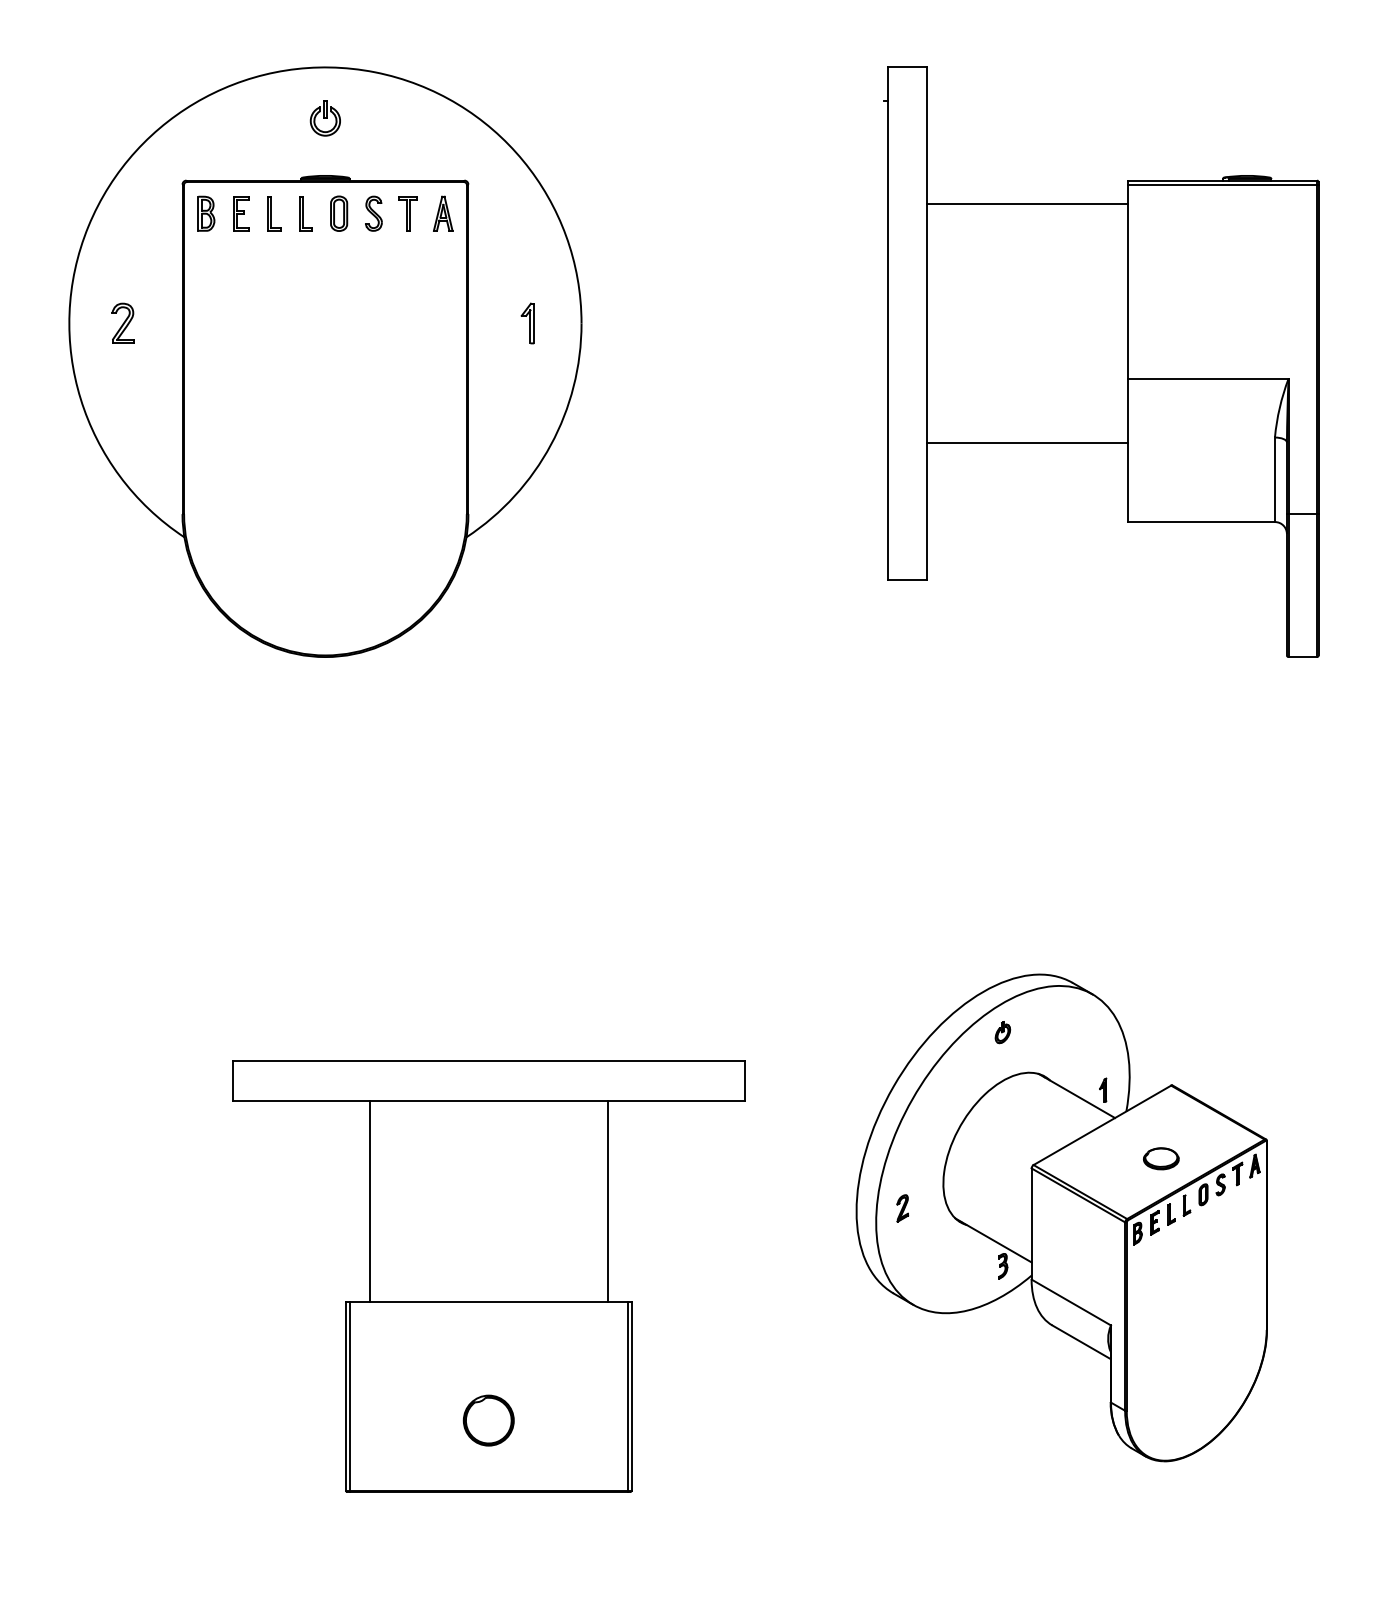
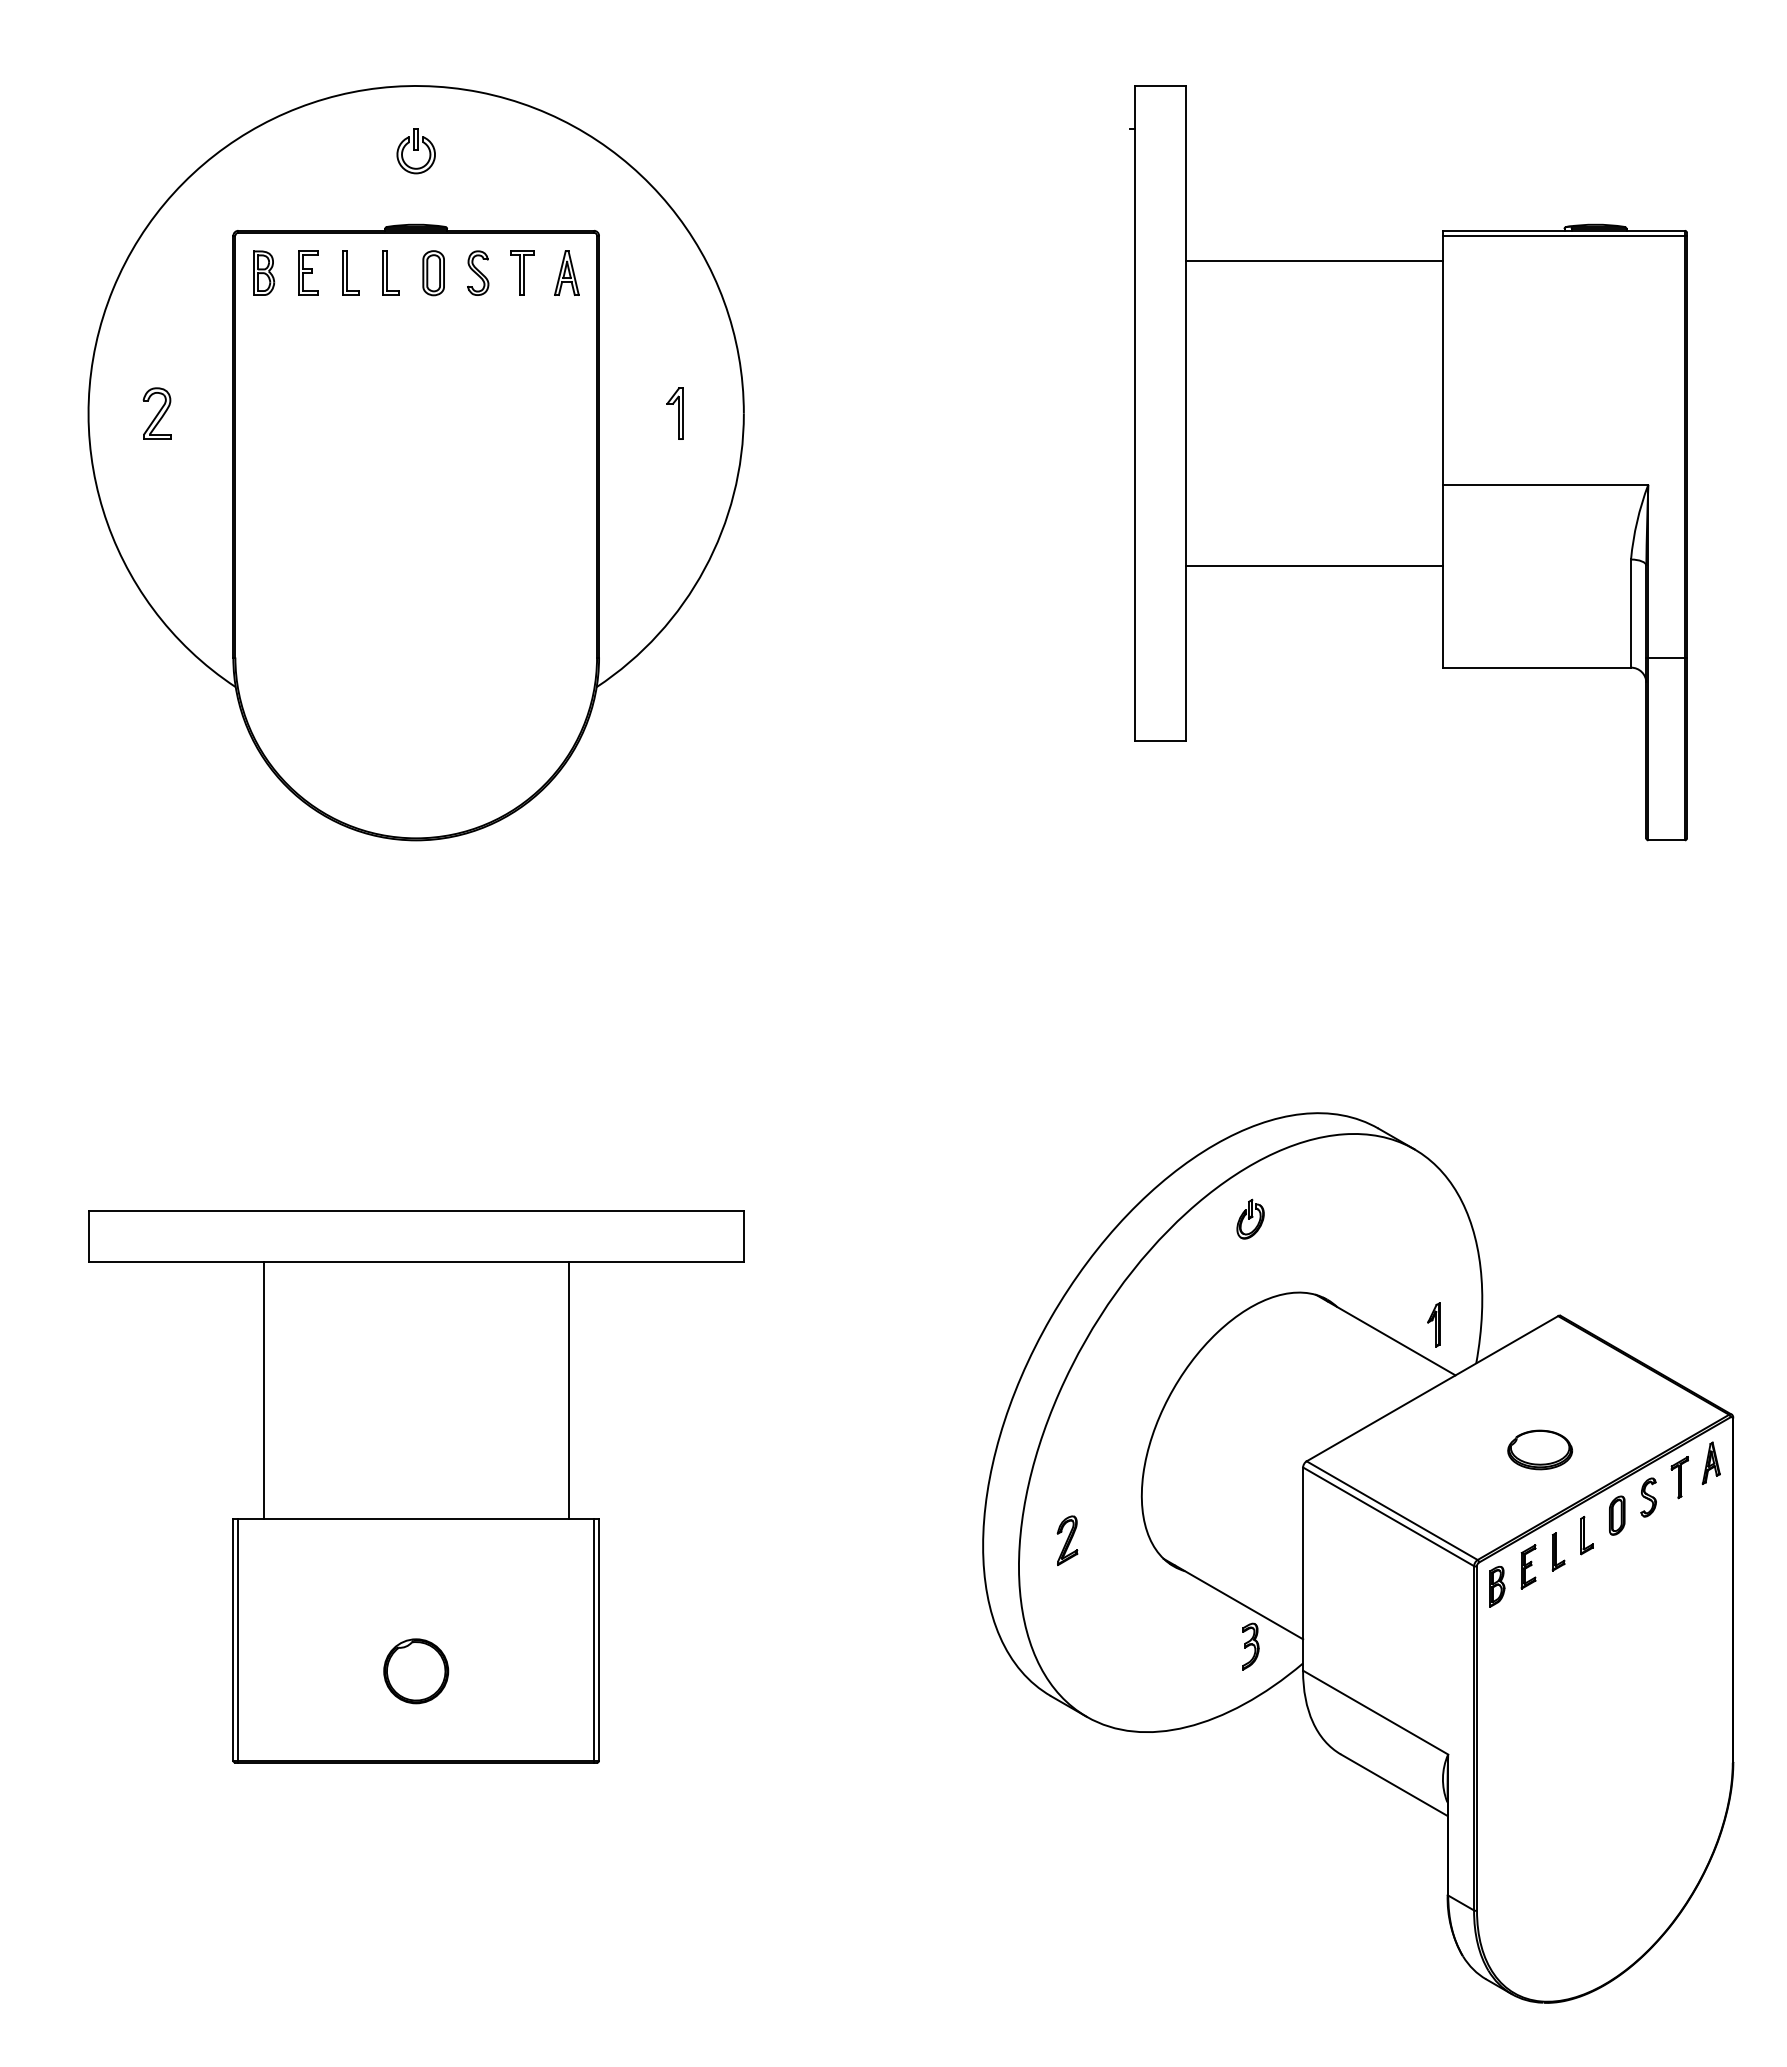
part: (1061, 1217) -> (1358, 1557), size x1.43
part: (489, 1276) -> (416, 1486), moved

